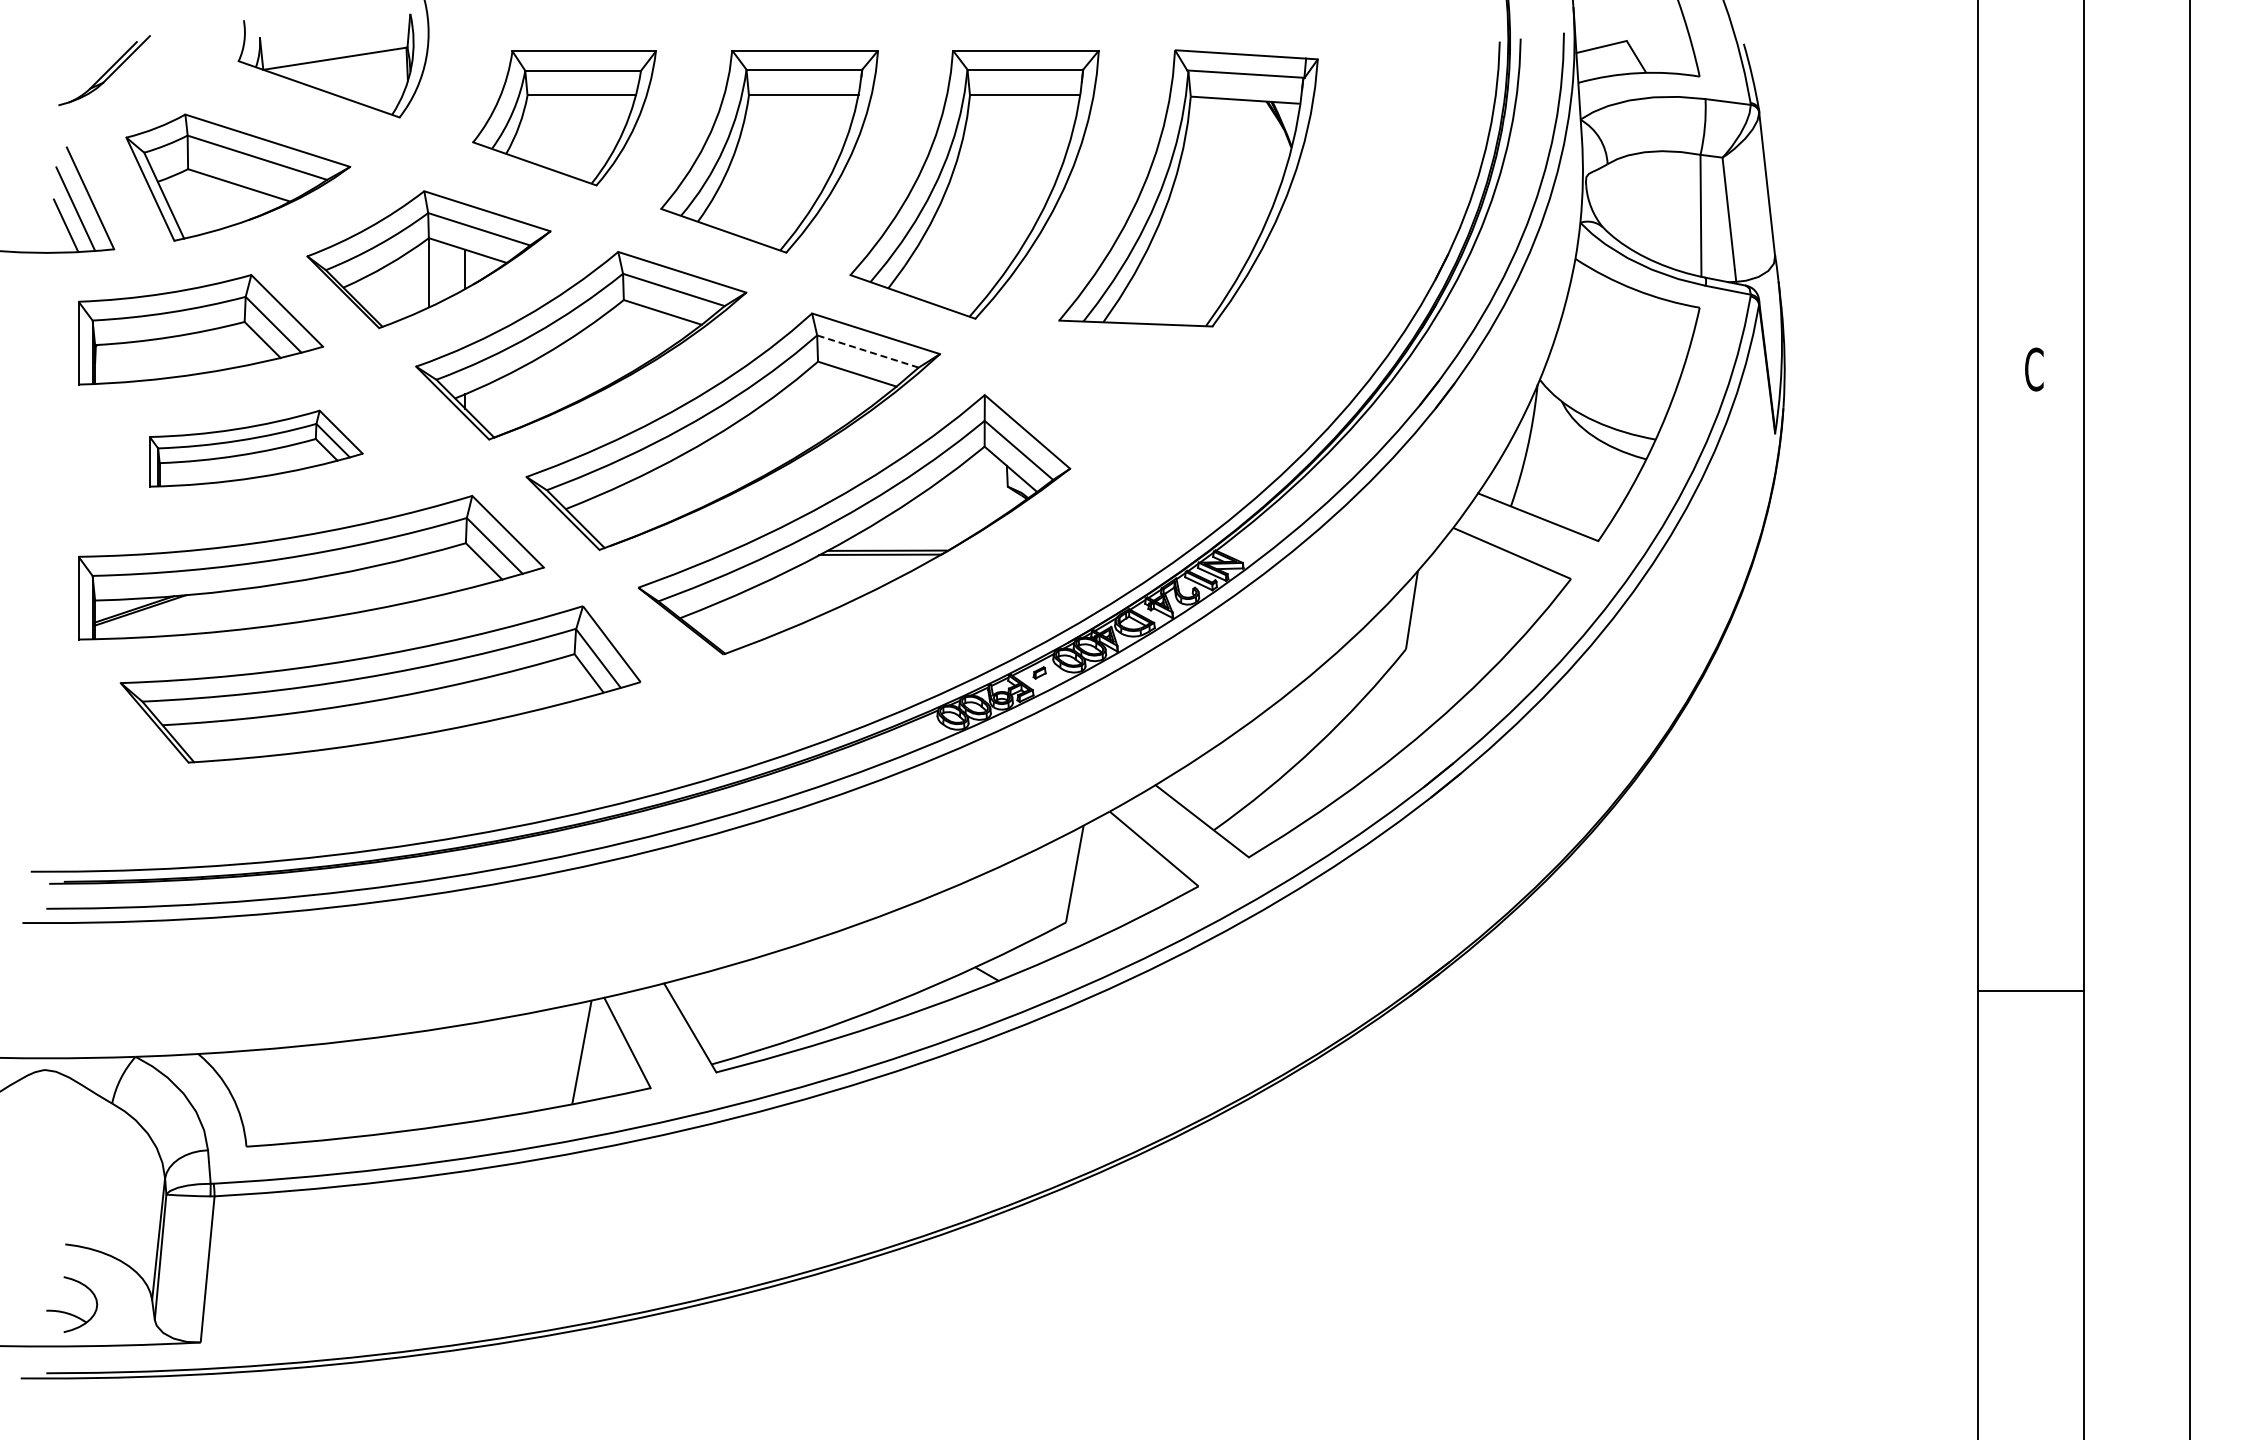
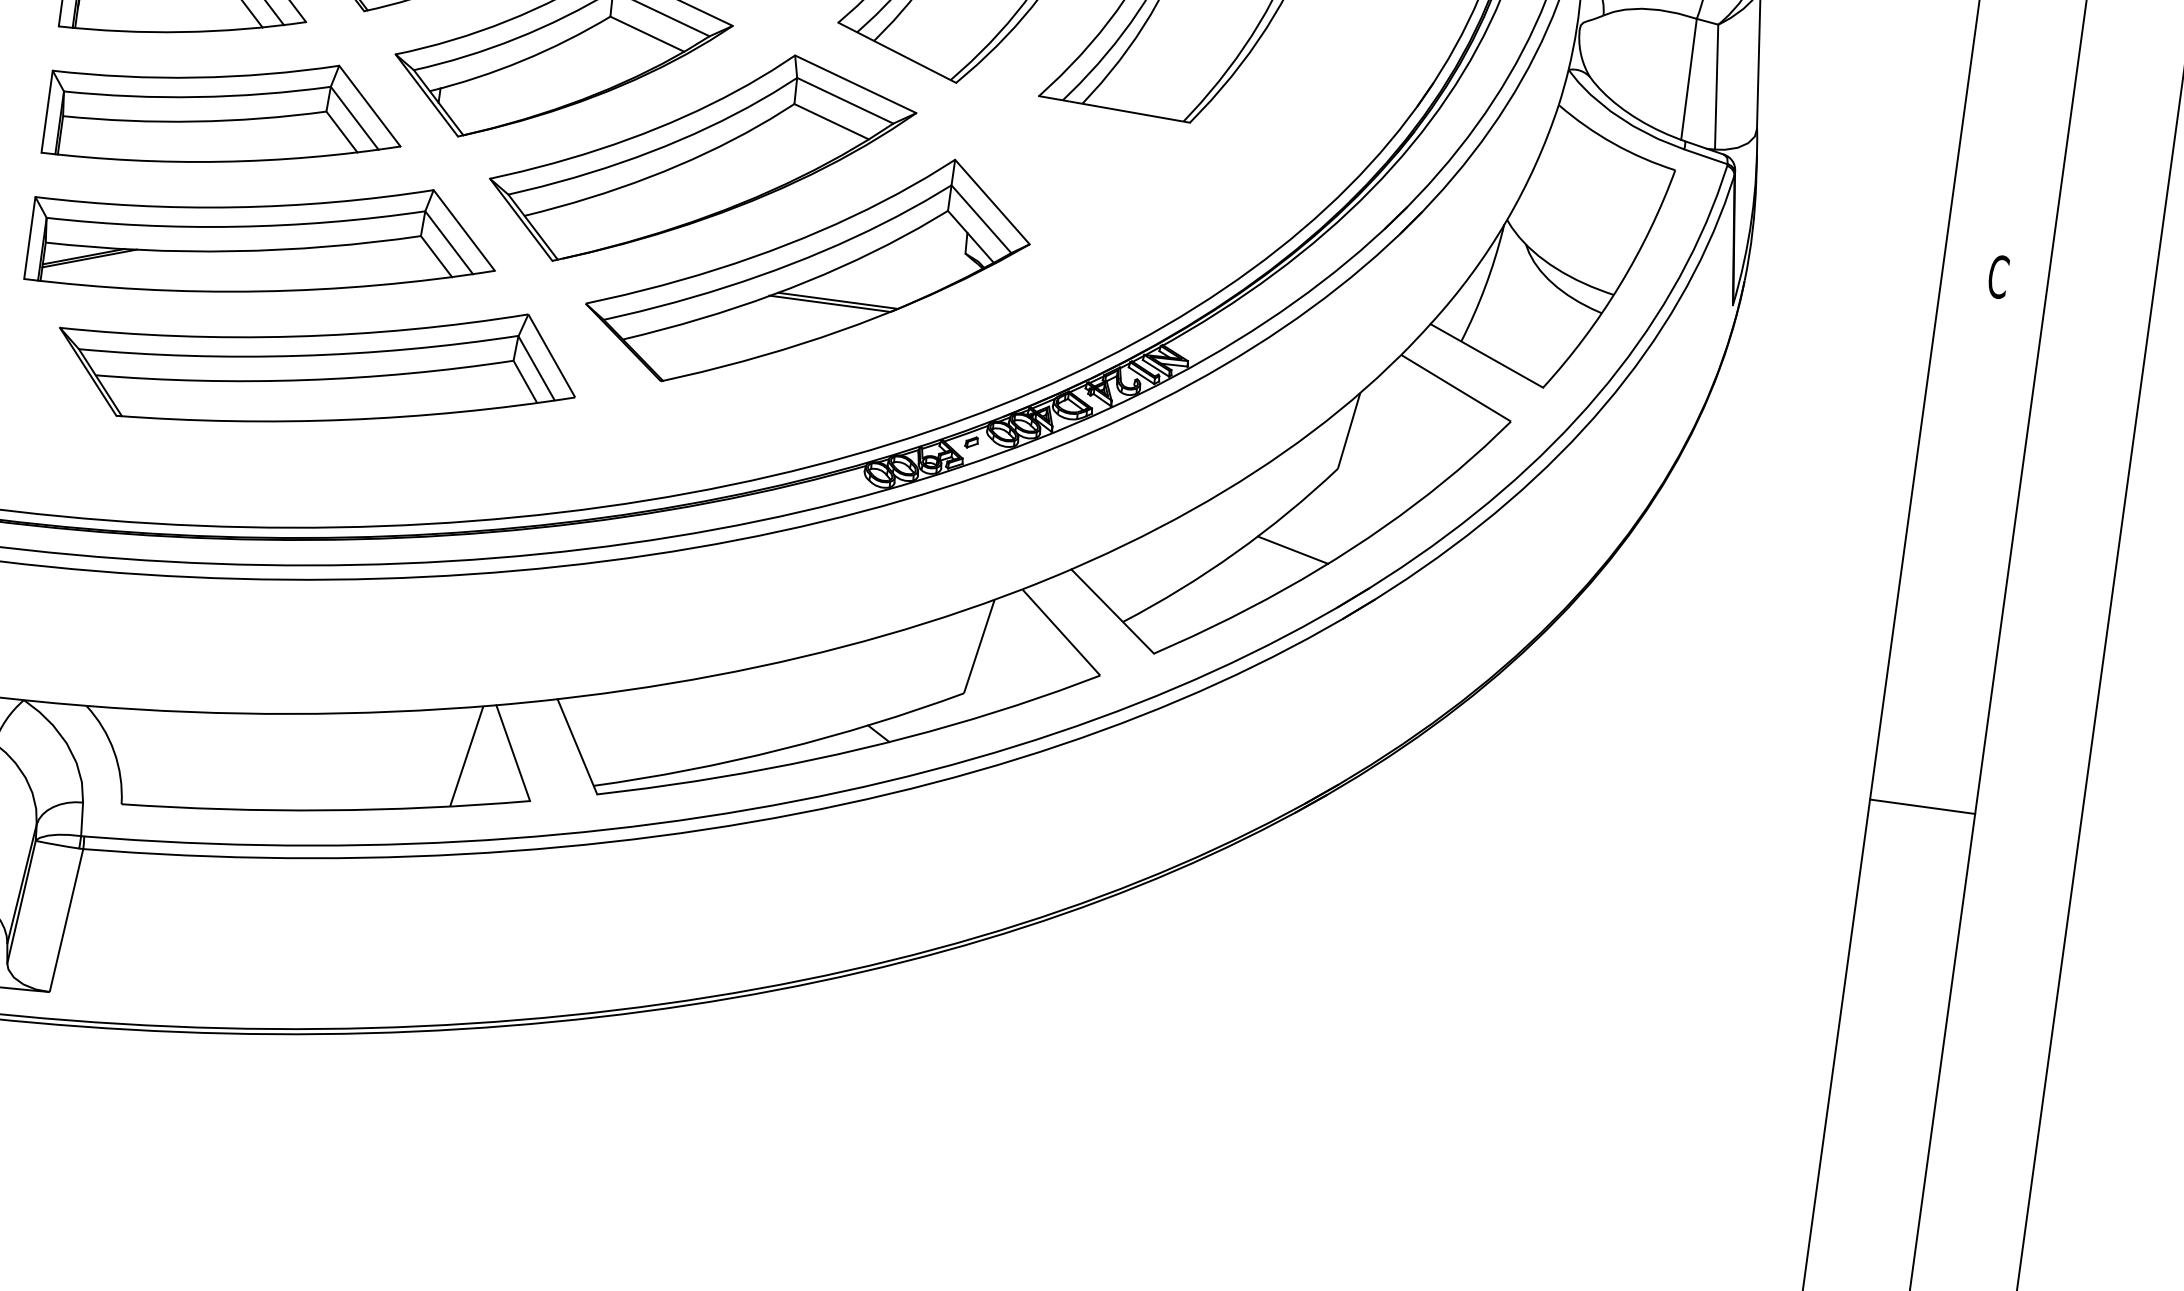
line: (867, 351) -> (844, 100), dashed -> solid
part: (256, 448) -> (226, 113), size x1.67
line: (1372, 735) -> (1293, 549), added
line: (2031, 990) -> (1923, 806), moved

